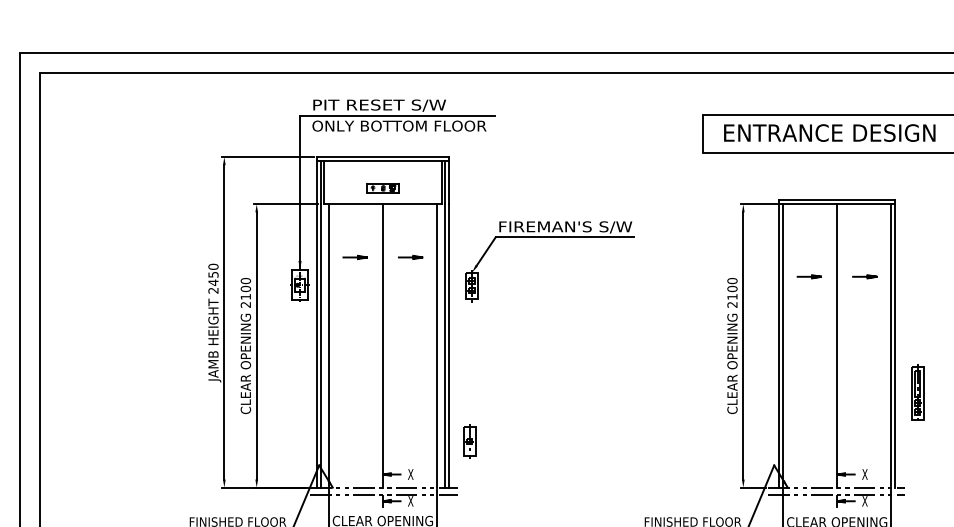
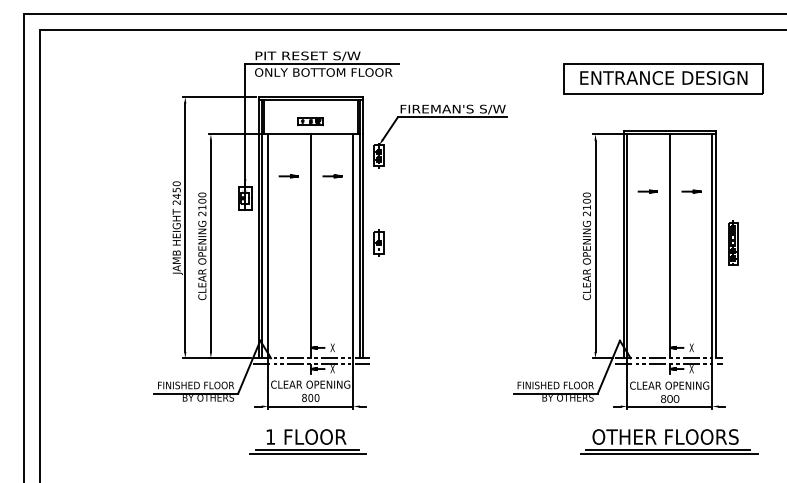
part: (549, 237) -> (440, 117), moved
part: (917, 391) -> (733, 242), moved
part: (468, 441) -> (378, 242), moved

